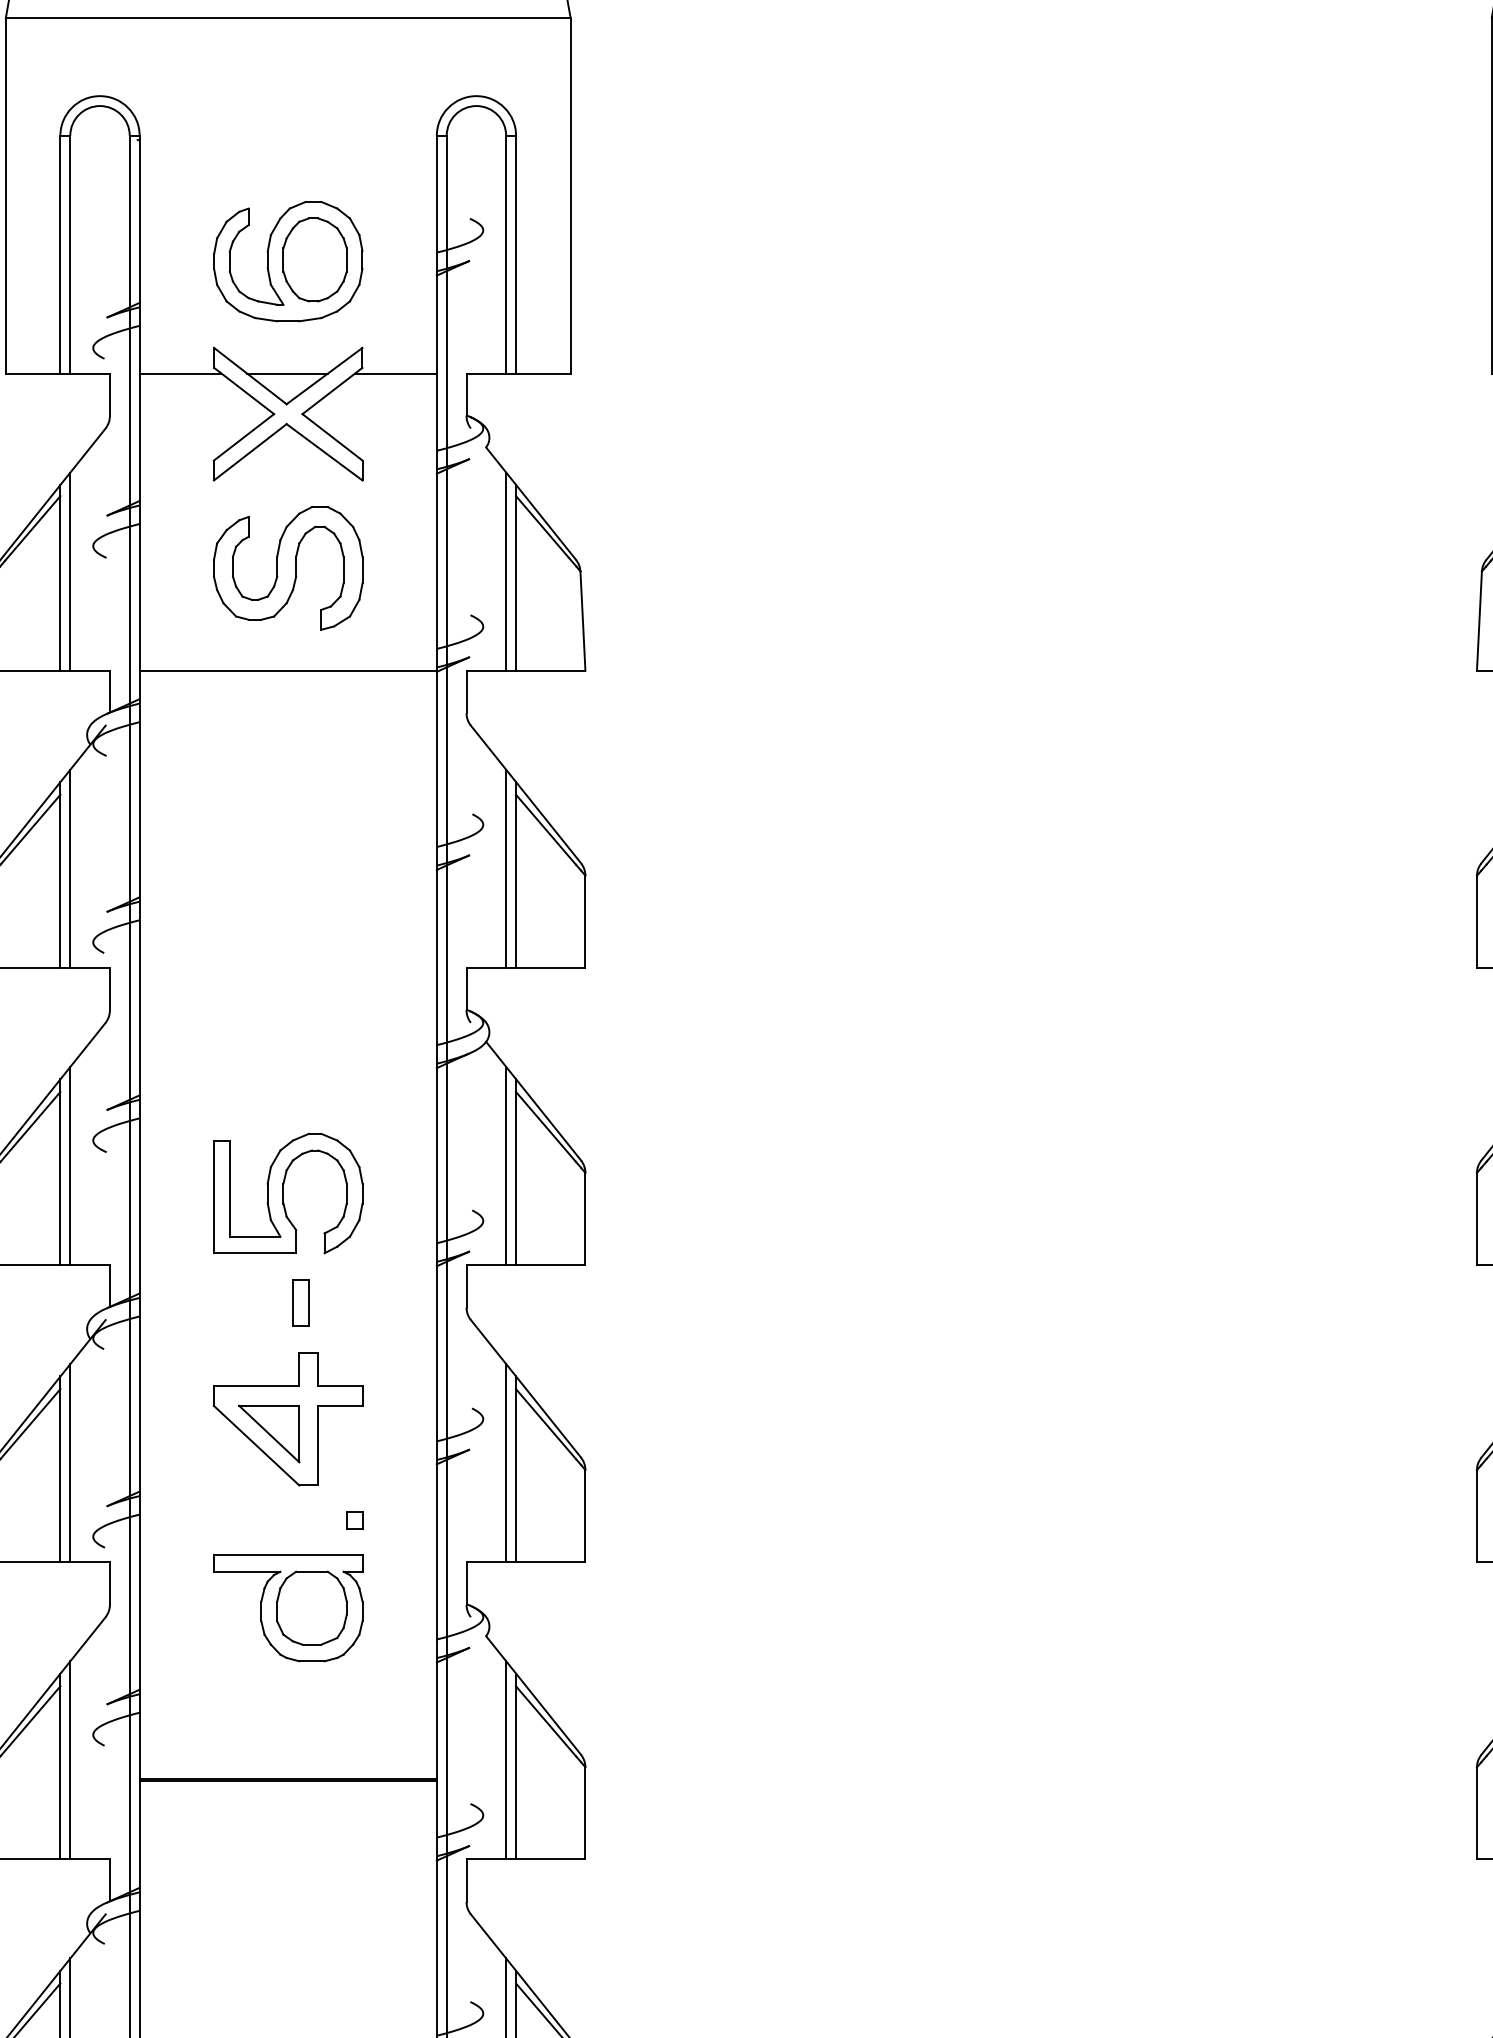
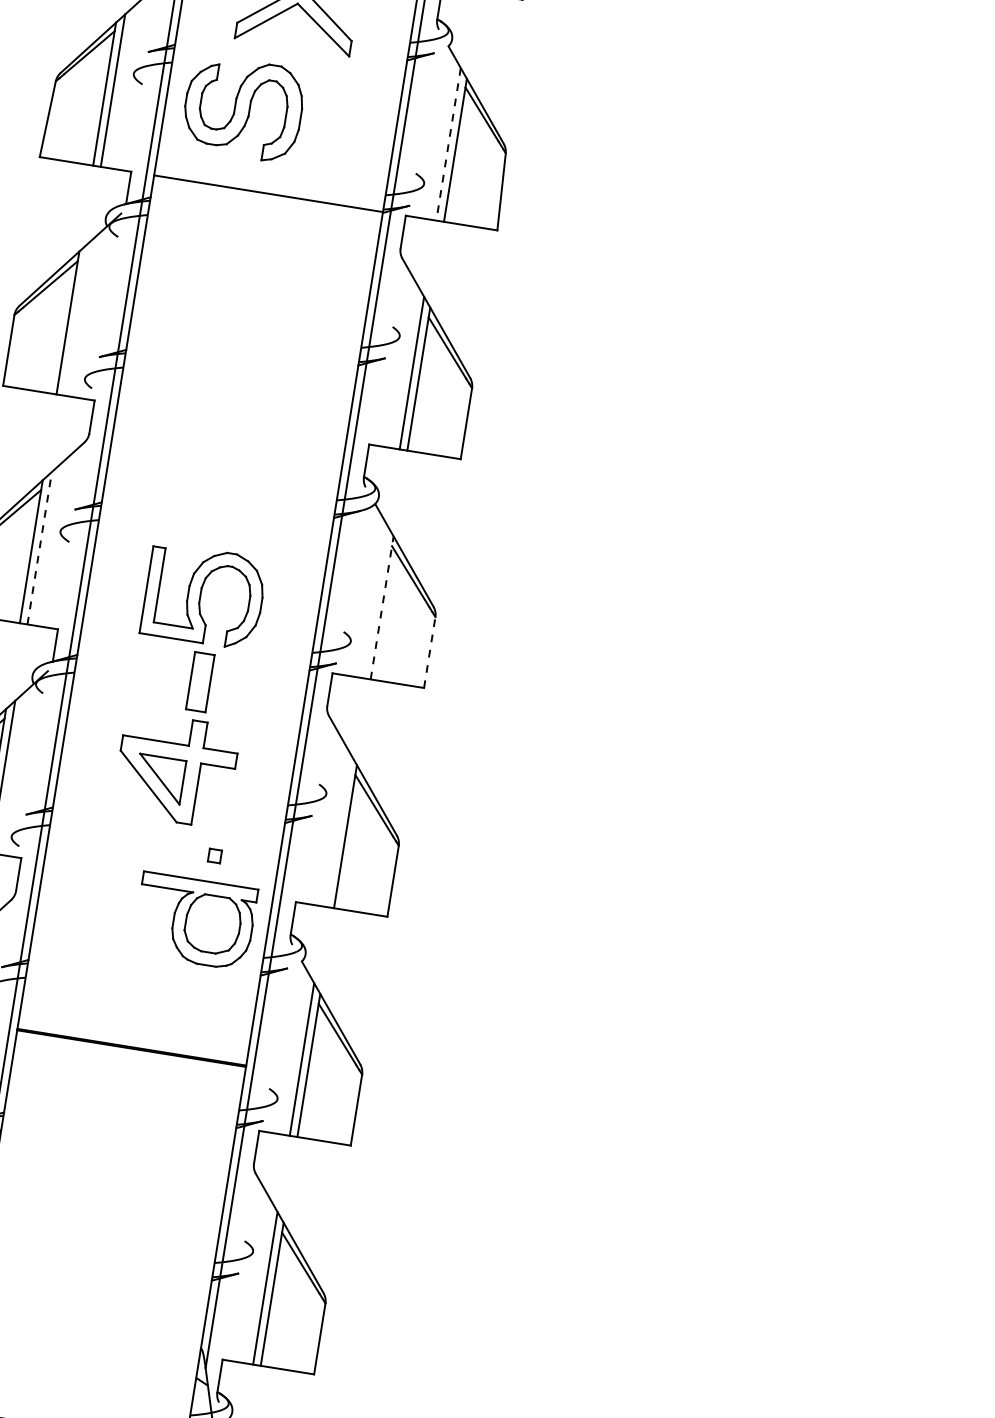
part: (288, 568) -> (243, 109), moved
line: (506, 572) -> (448, 145), solid -> dashed
line: (70, 868) -> (76, 319), removed
line: (70, 1165) -> (39, 547), solid -> dashed
line: (506, 1165) -> (375, 601), removed
line: (516, 1172) -> (382, 608), solid -> dashed
line: (585, 1218) -> (429, 652), solid -> dashed
part: (300, 1302) -> (200, 681), size x1.6
line: (506, 1463) -> (338, 831), removed
part: (288, 1608) -> (194, 921), moved

